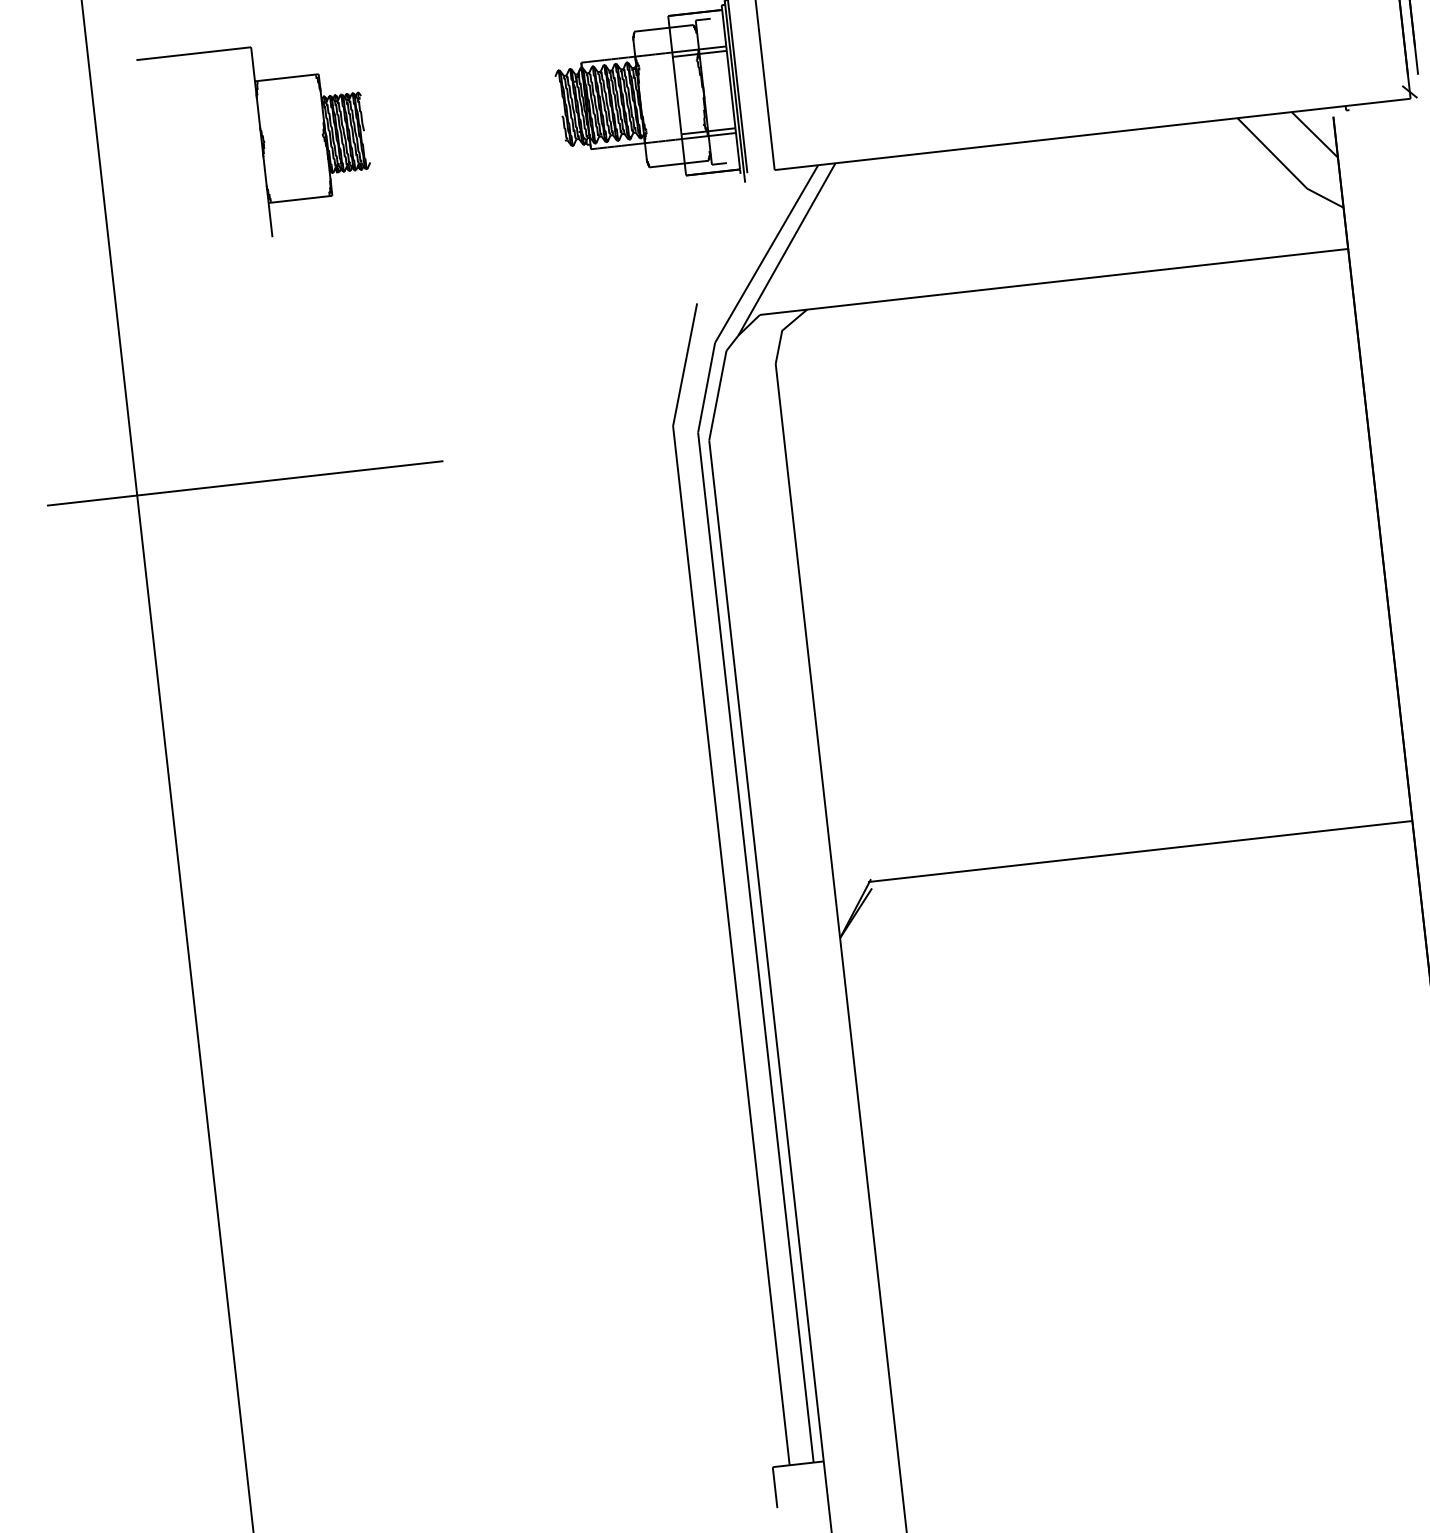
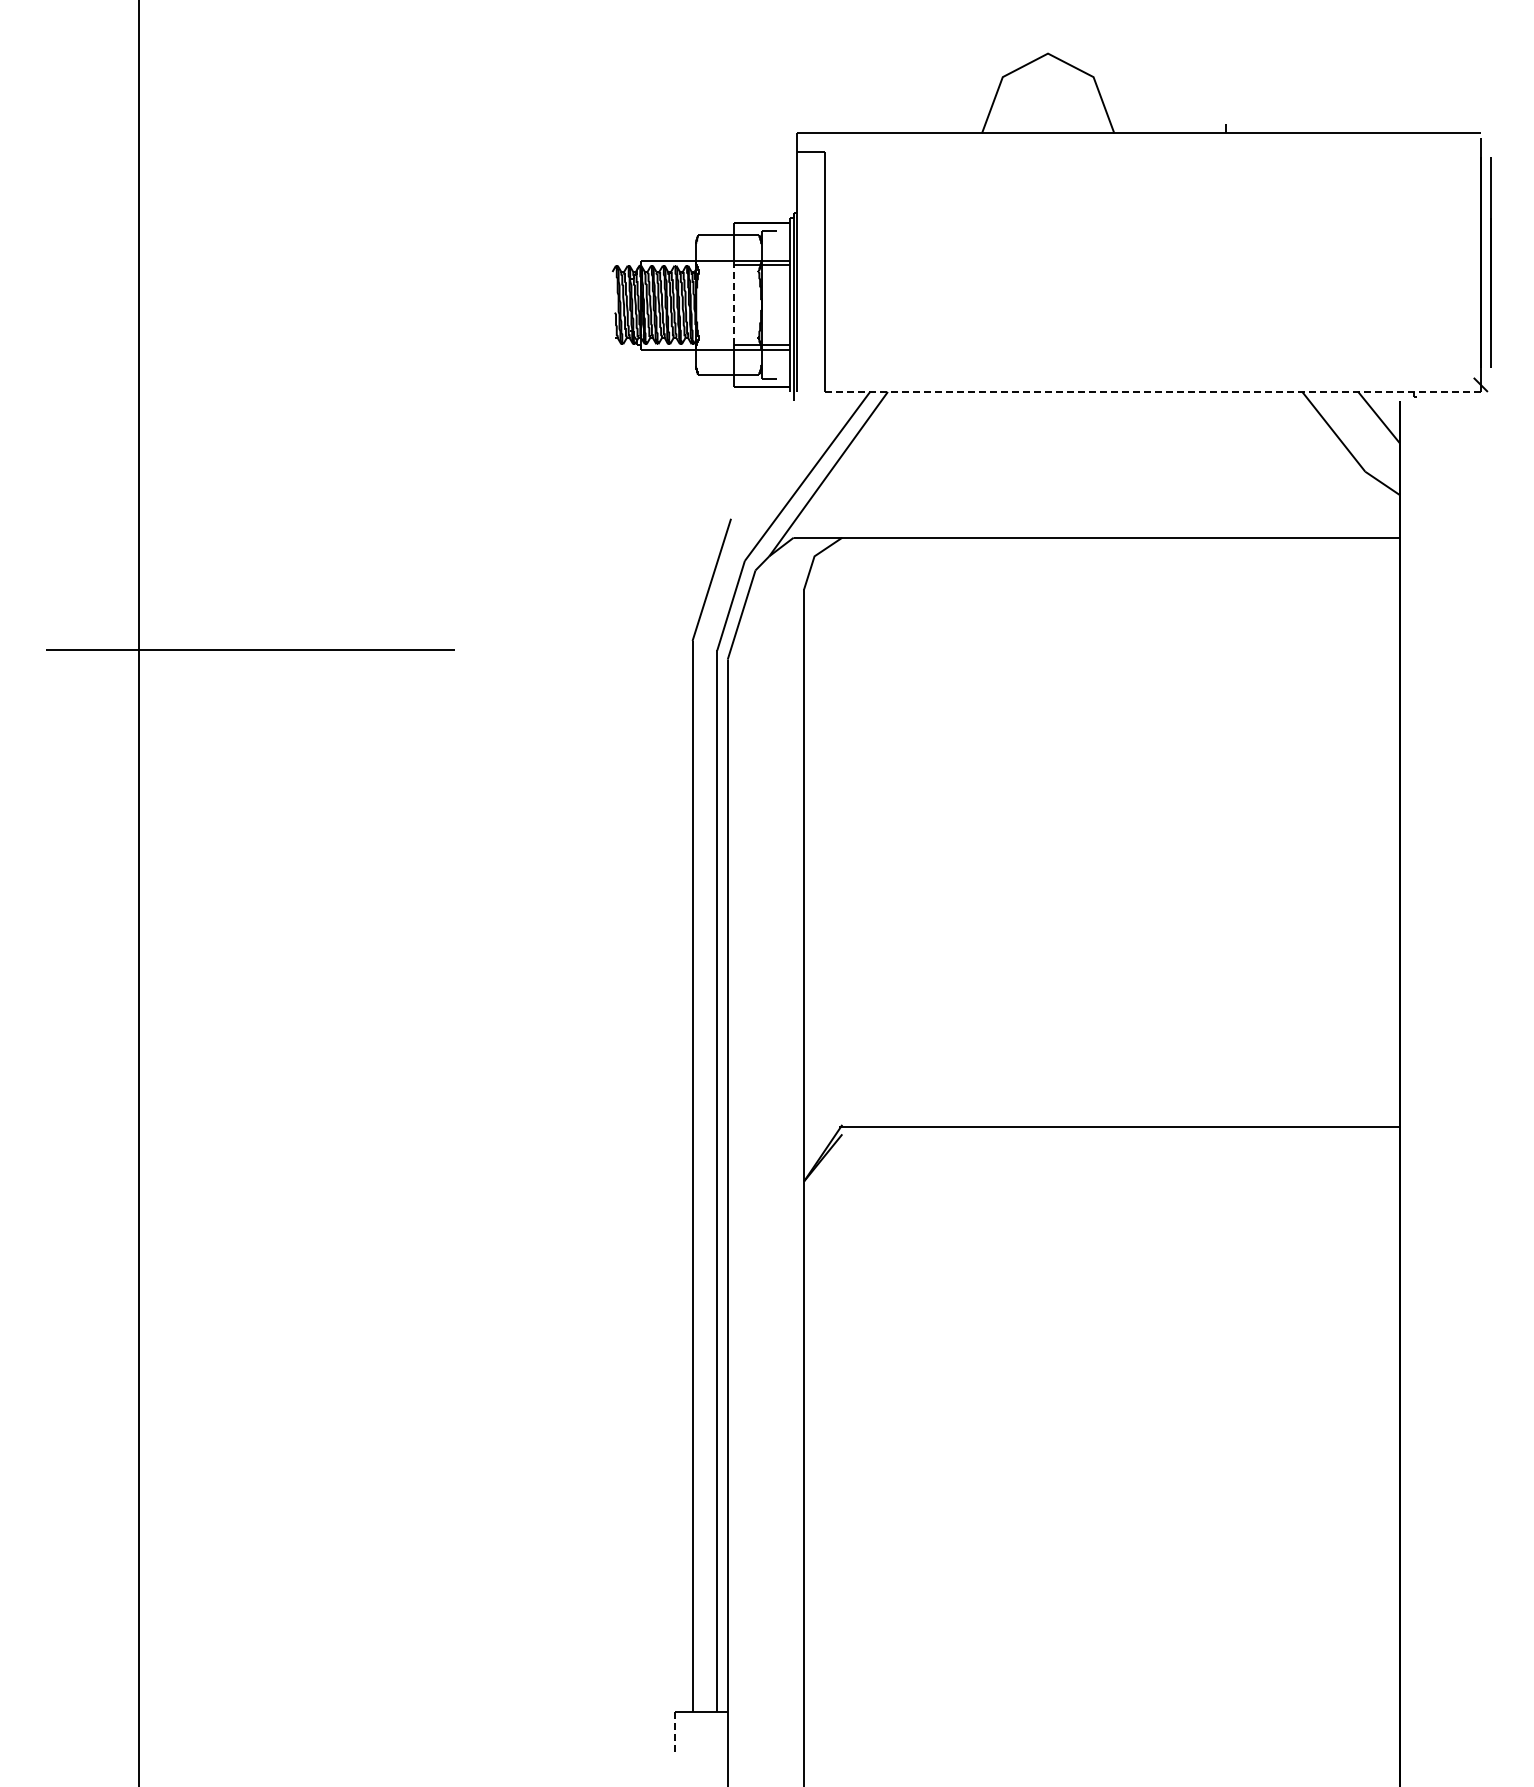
line: (677, 95) -> (734, 304), solid -> dashed
line: (1093, 133) -> (1153, 391), solid -> dashed
part: (257, 142) -> (301, 304), removed
line: (775, 1487) -> (675, 1733), solid -> dashed

